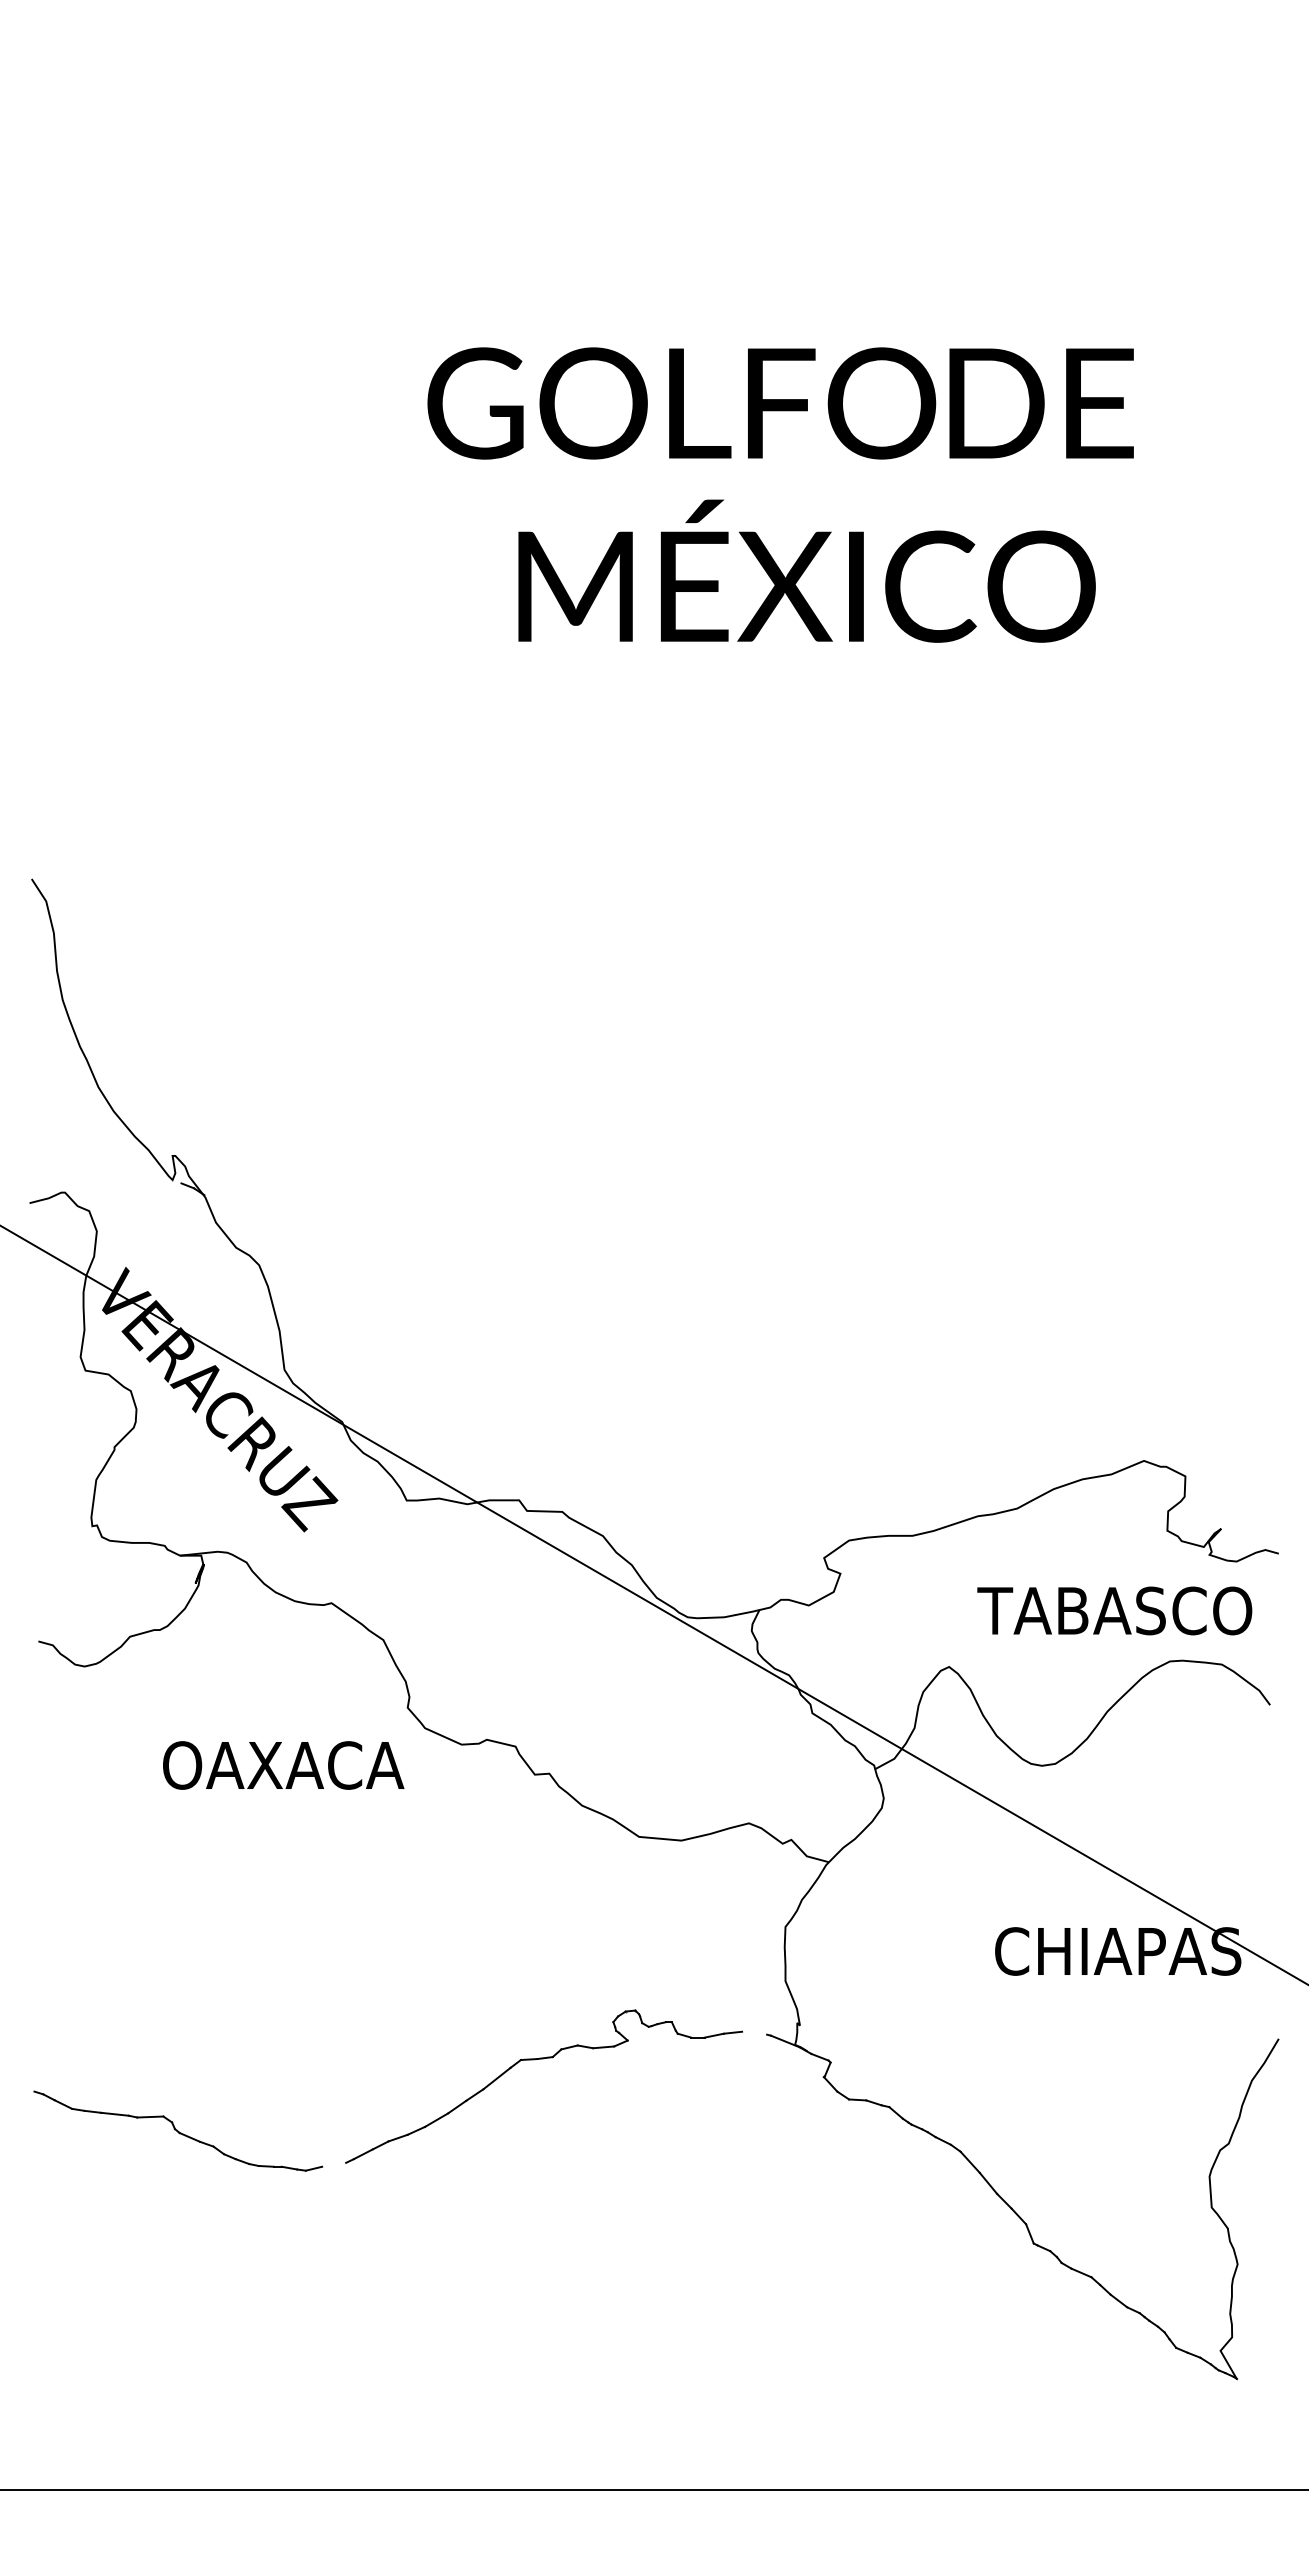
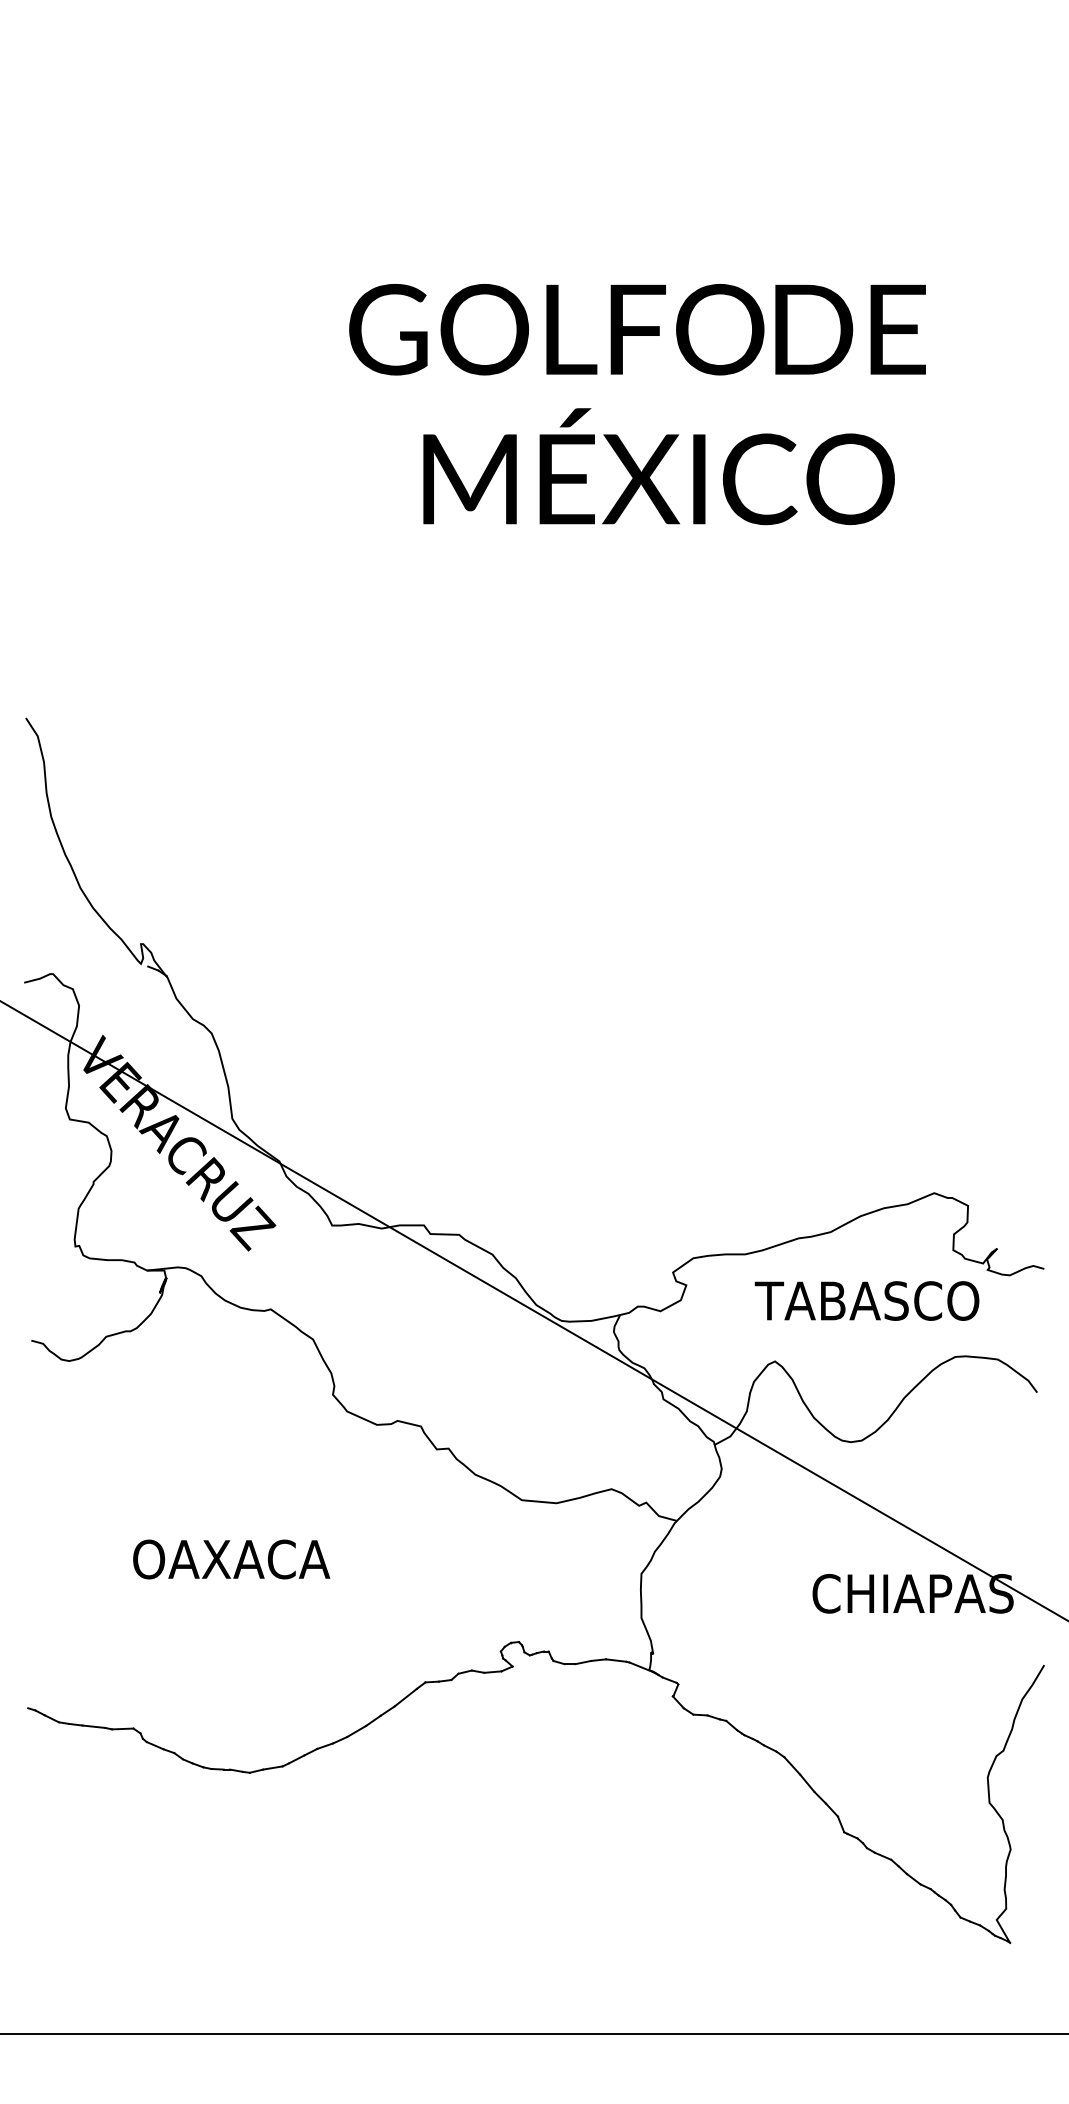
text: (1114, 1610) -> (866, 1300), moved
text: (283, 1765) -> (231, 1559), moved
line: (754, 2032) -> (616, 1659), added
line: (334, 2164) -> (273, 1767), added

